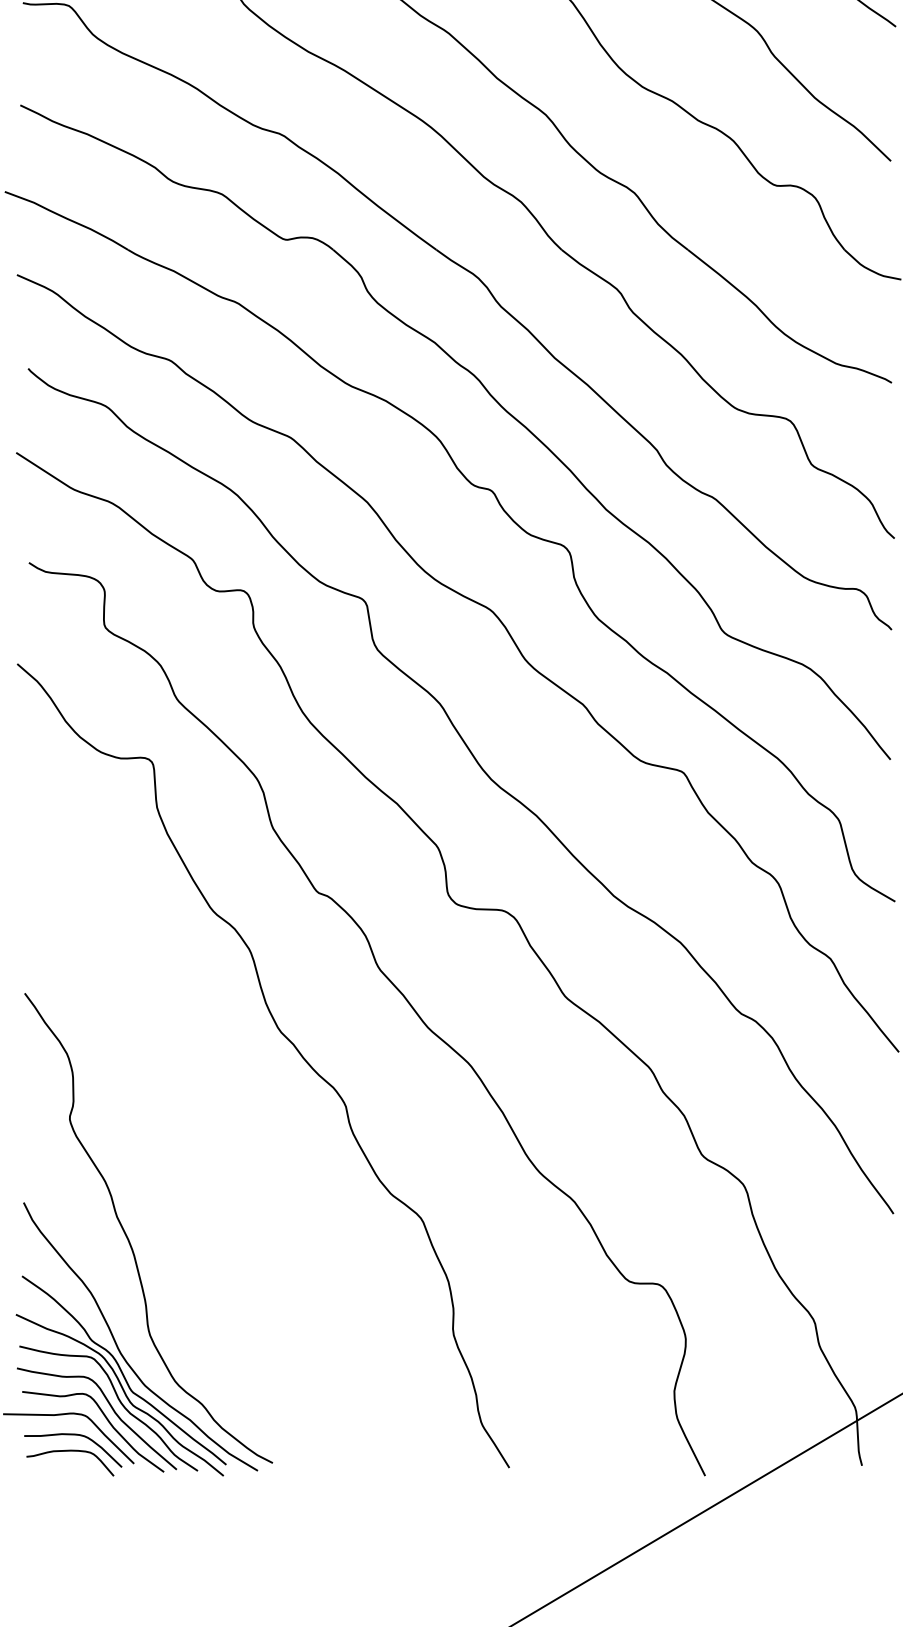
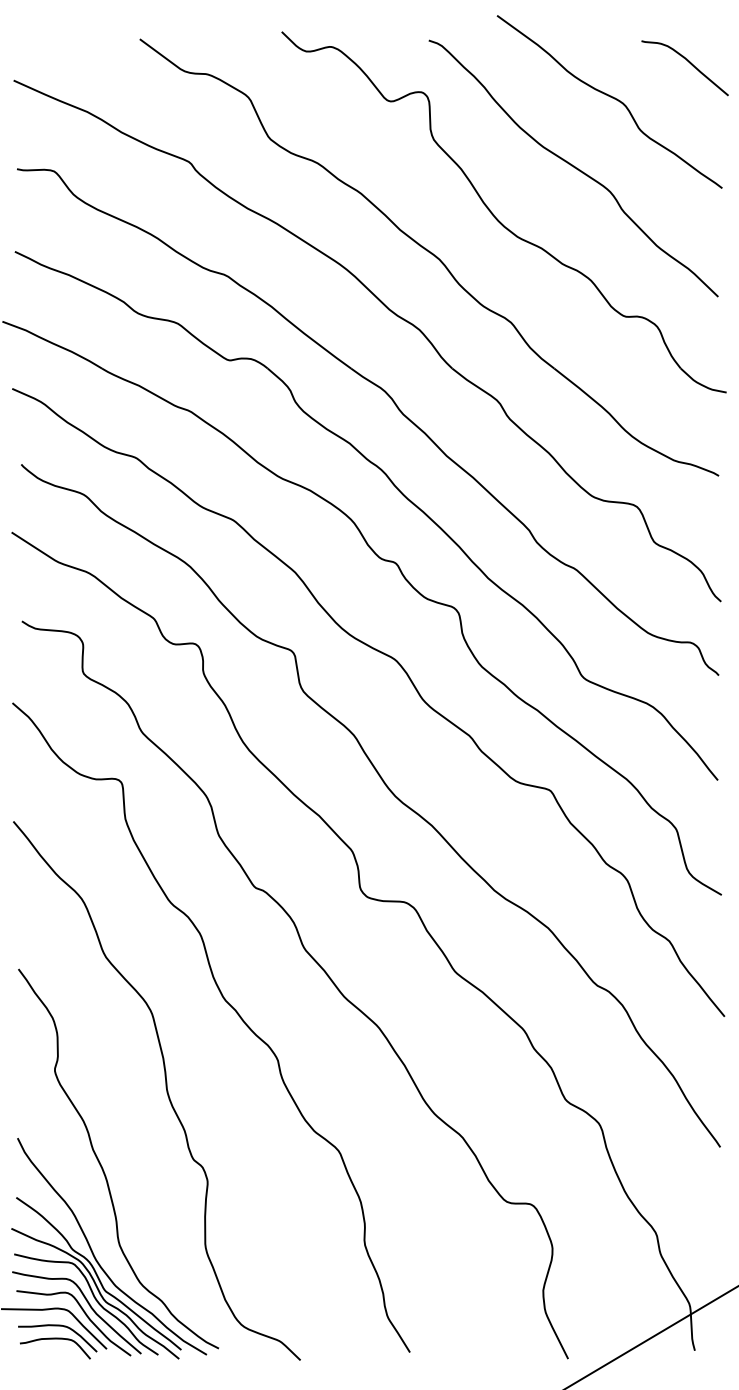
curve: (206, 1139) -> (165, 1087), added

